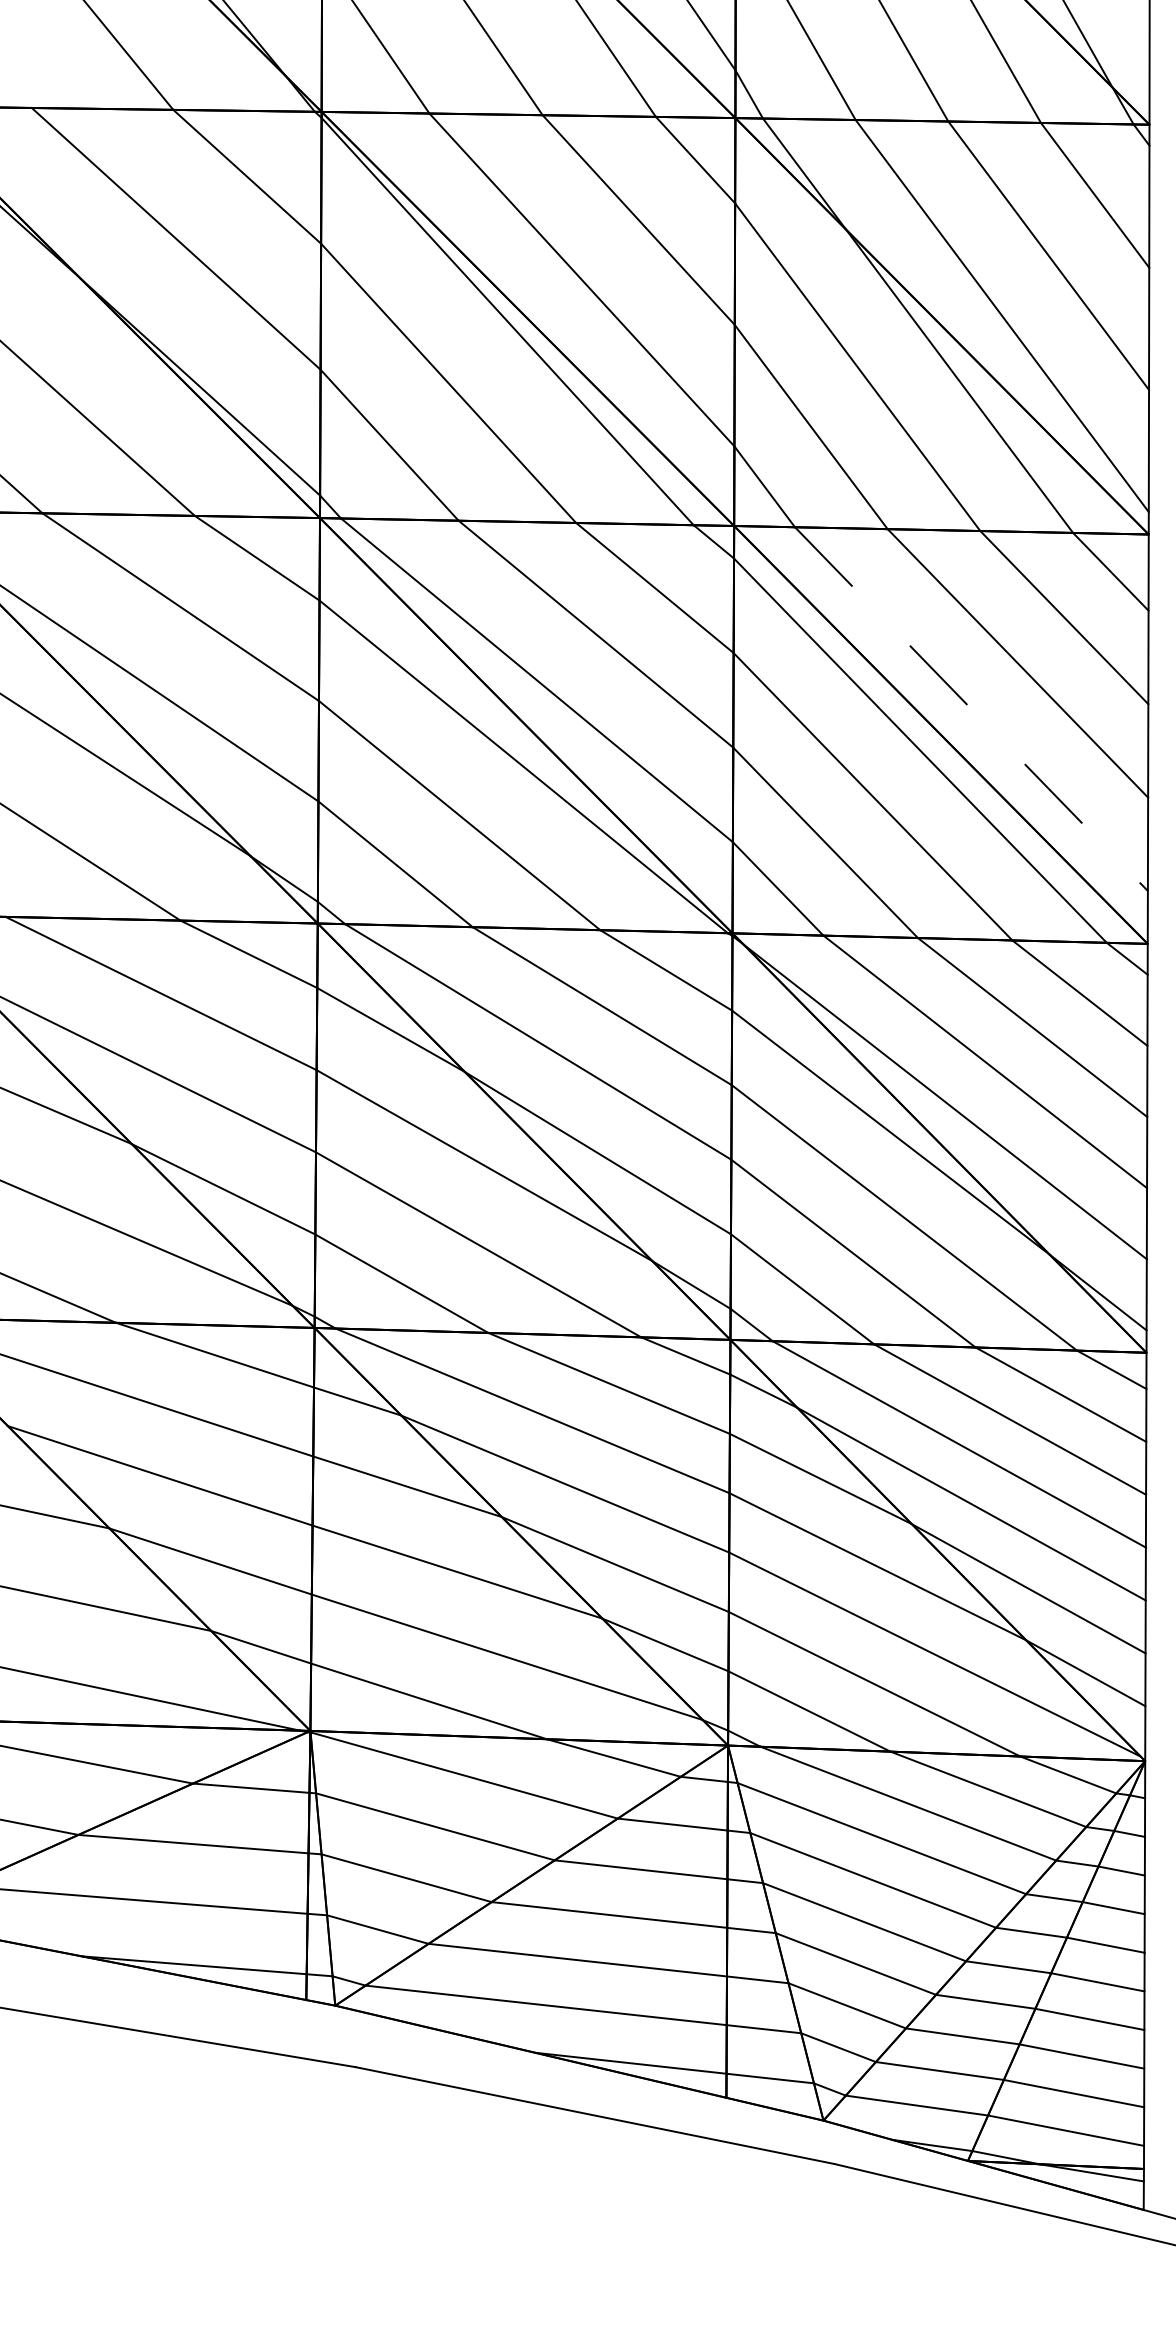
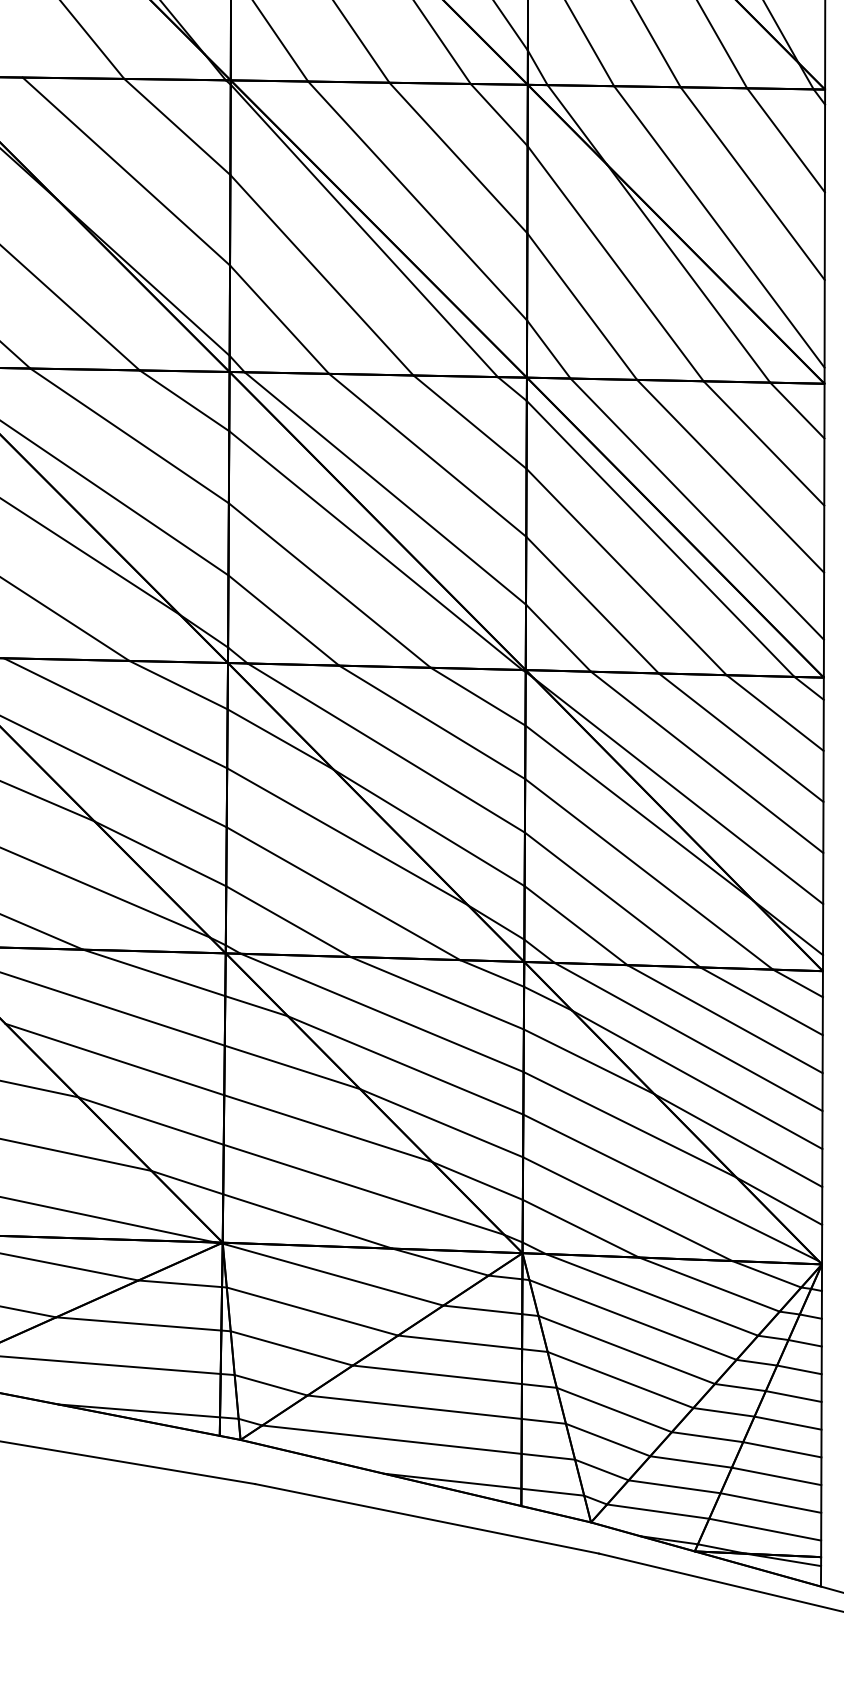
line: (971, 709) -> (697, 509), dashed -> solid

